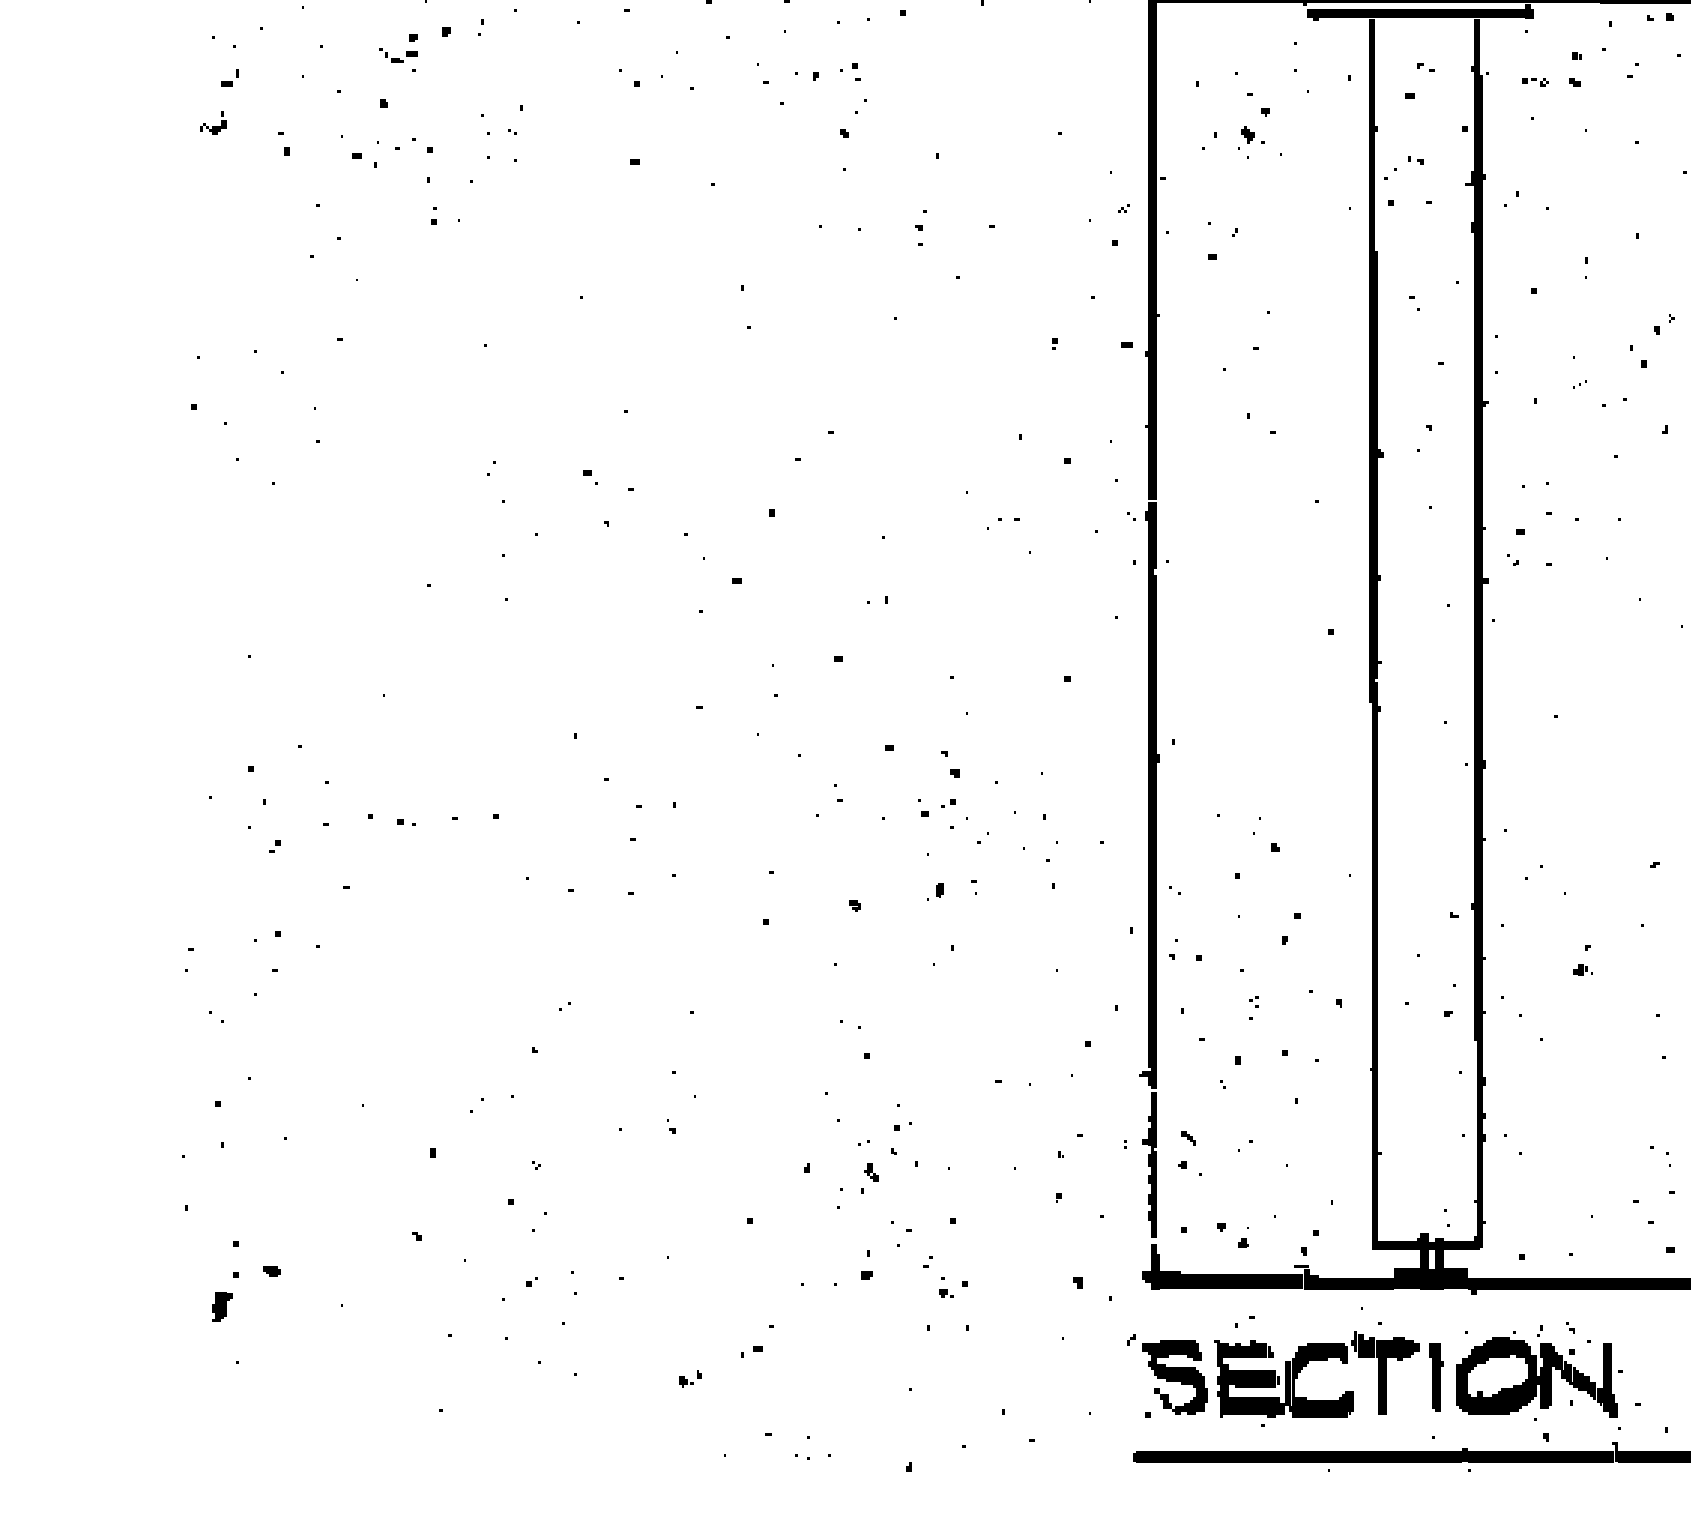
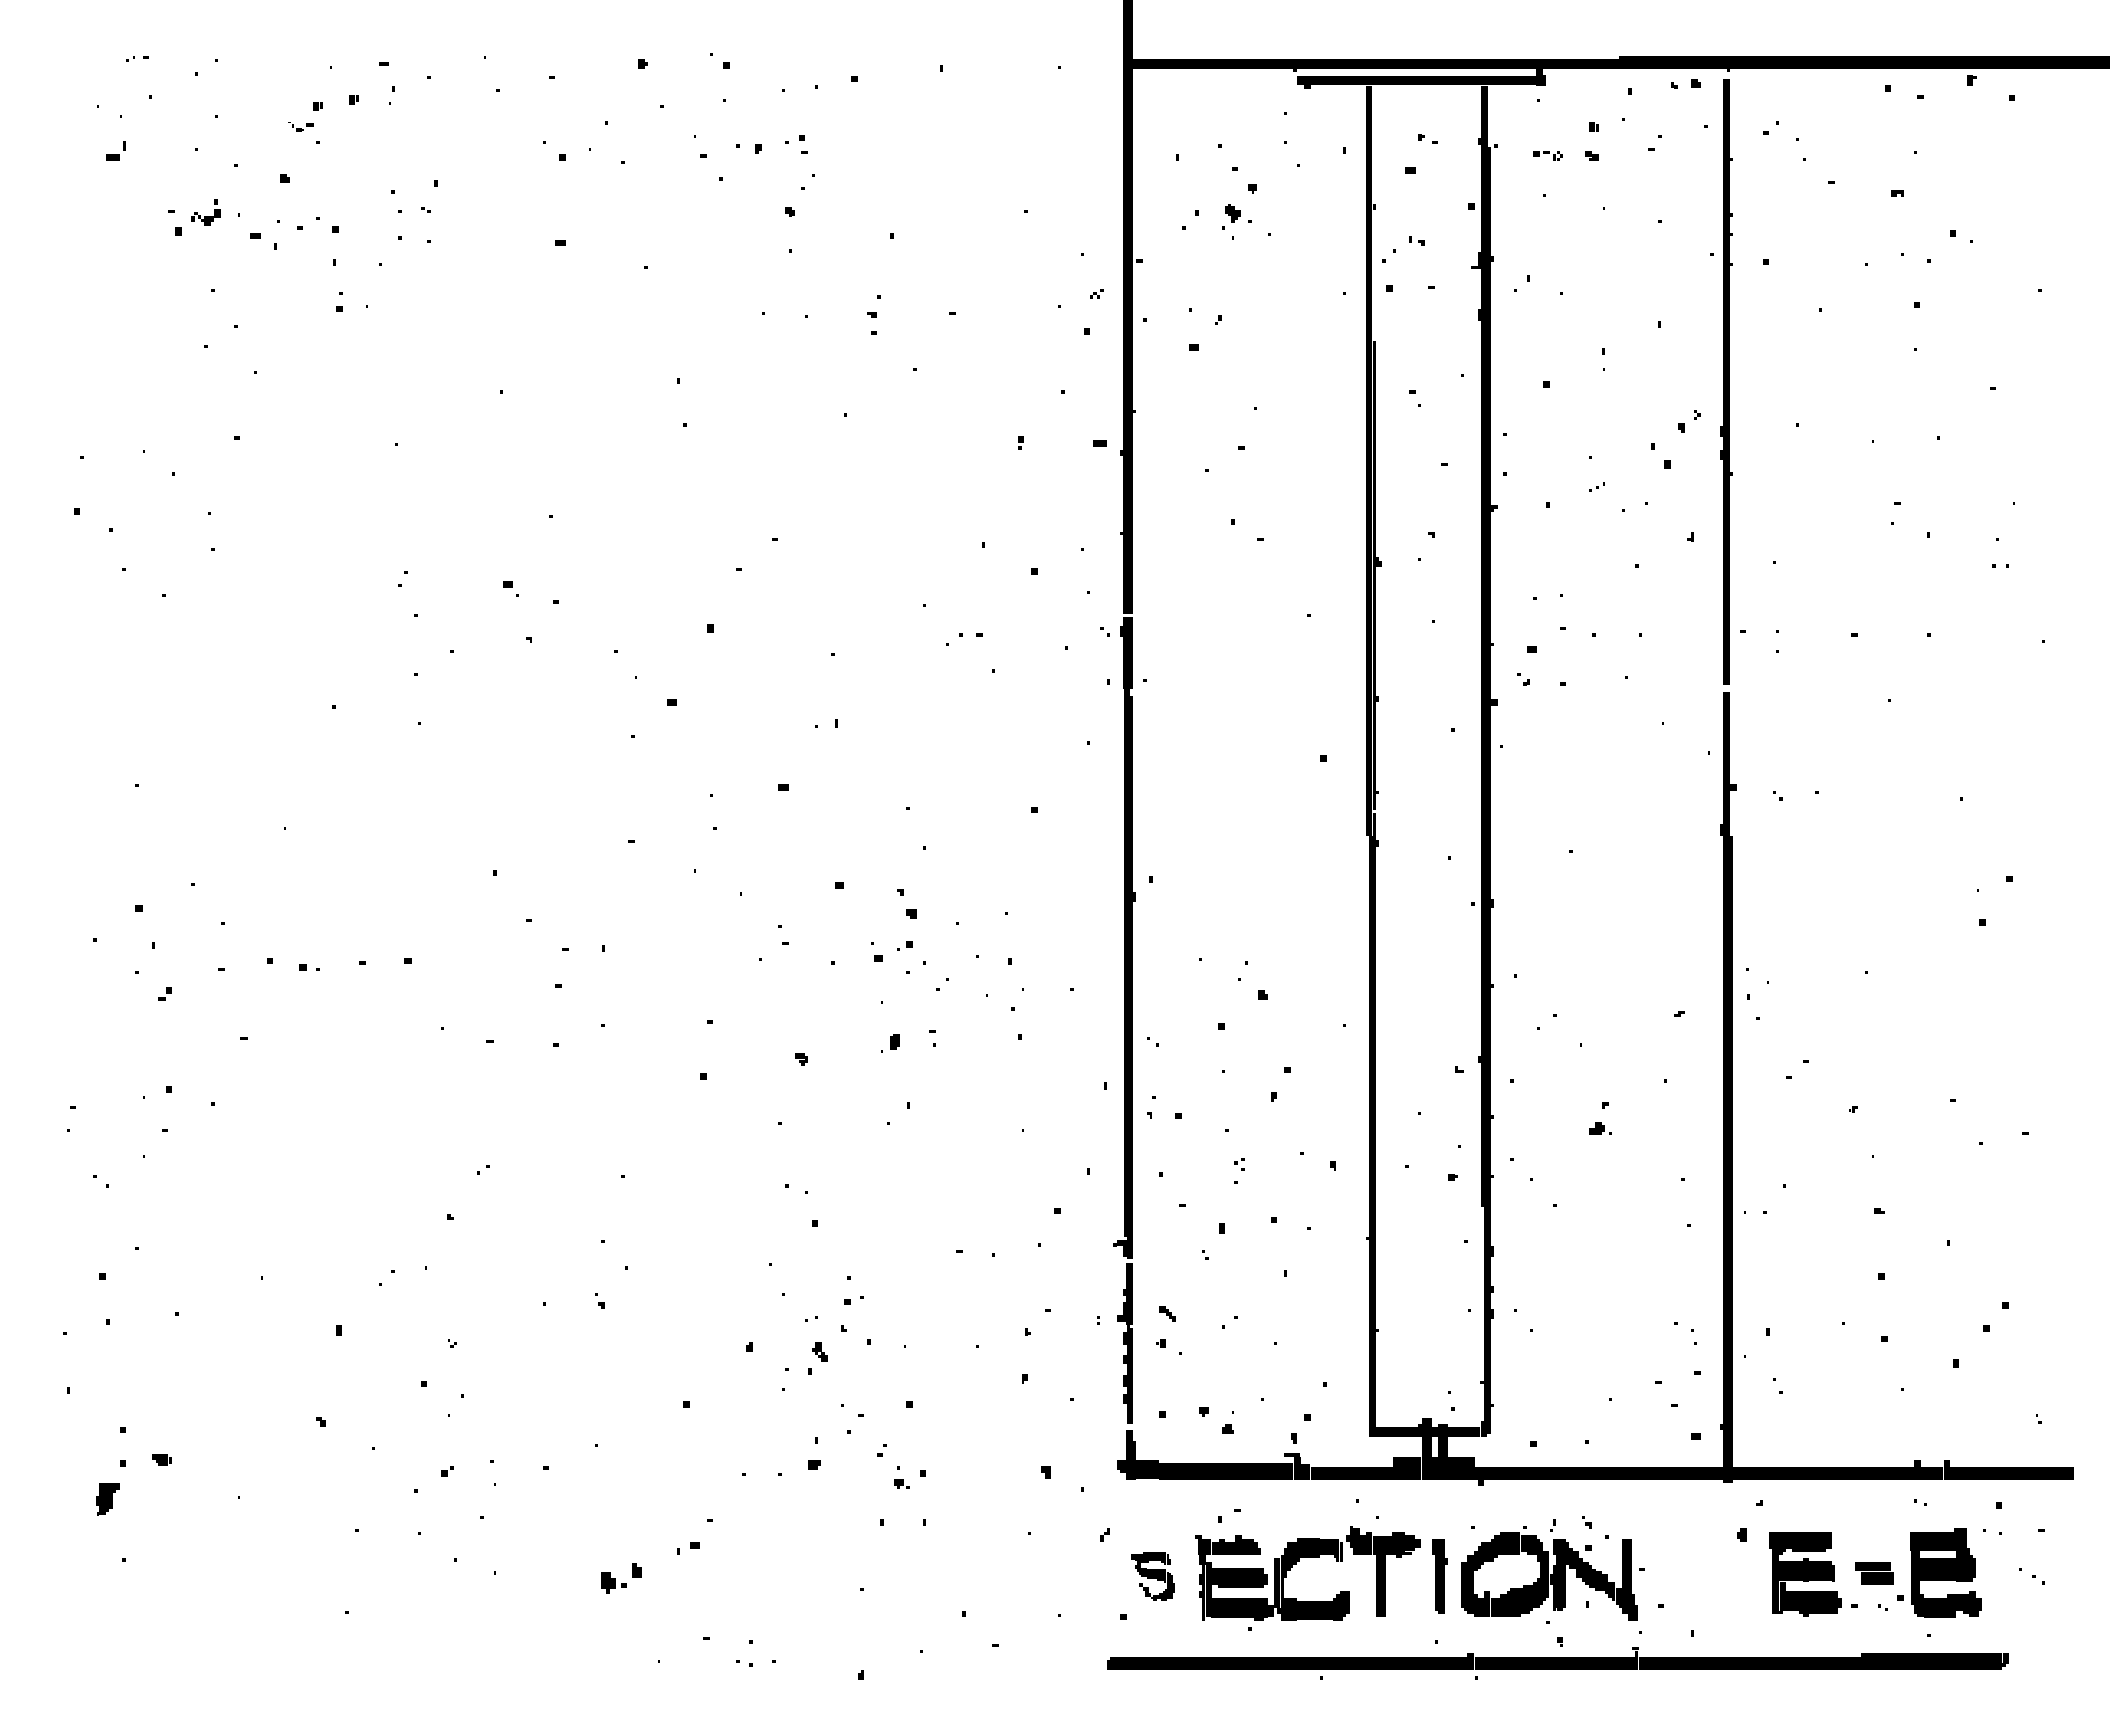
part: (398, 55) -> (300, 126), size x0.6
part: (213, 123) -> (205, 212), moved
part: (1174, 1376) -> (1152, 1575), size x0.6
part: (690, 1379) -> (621, 1578), size x1.6

